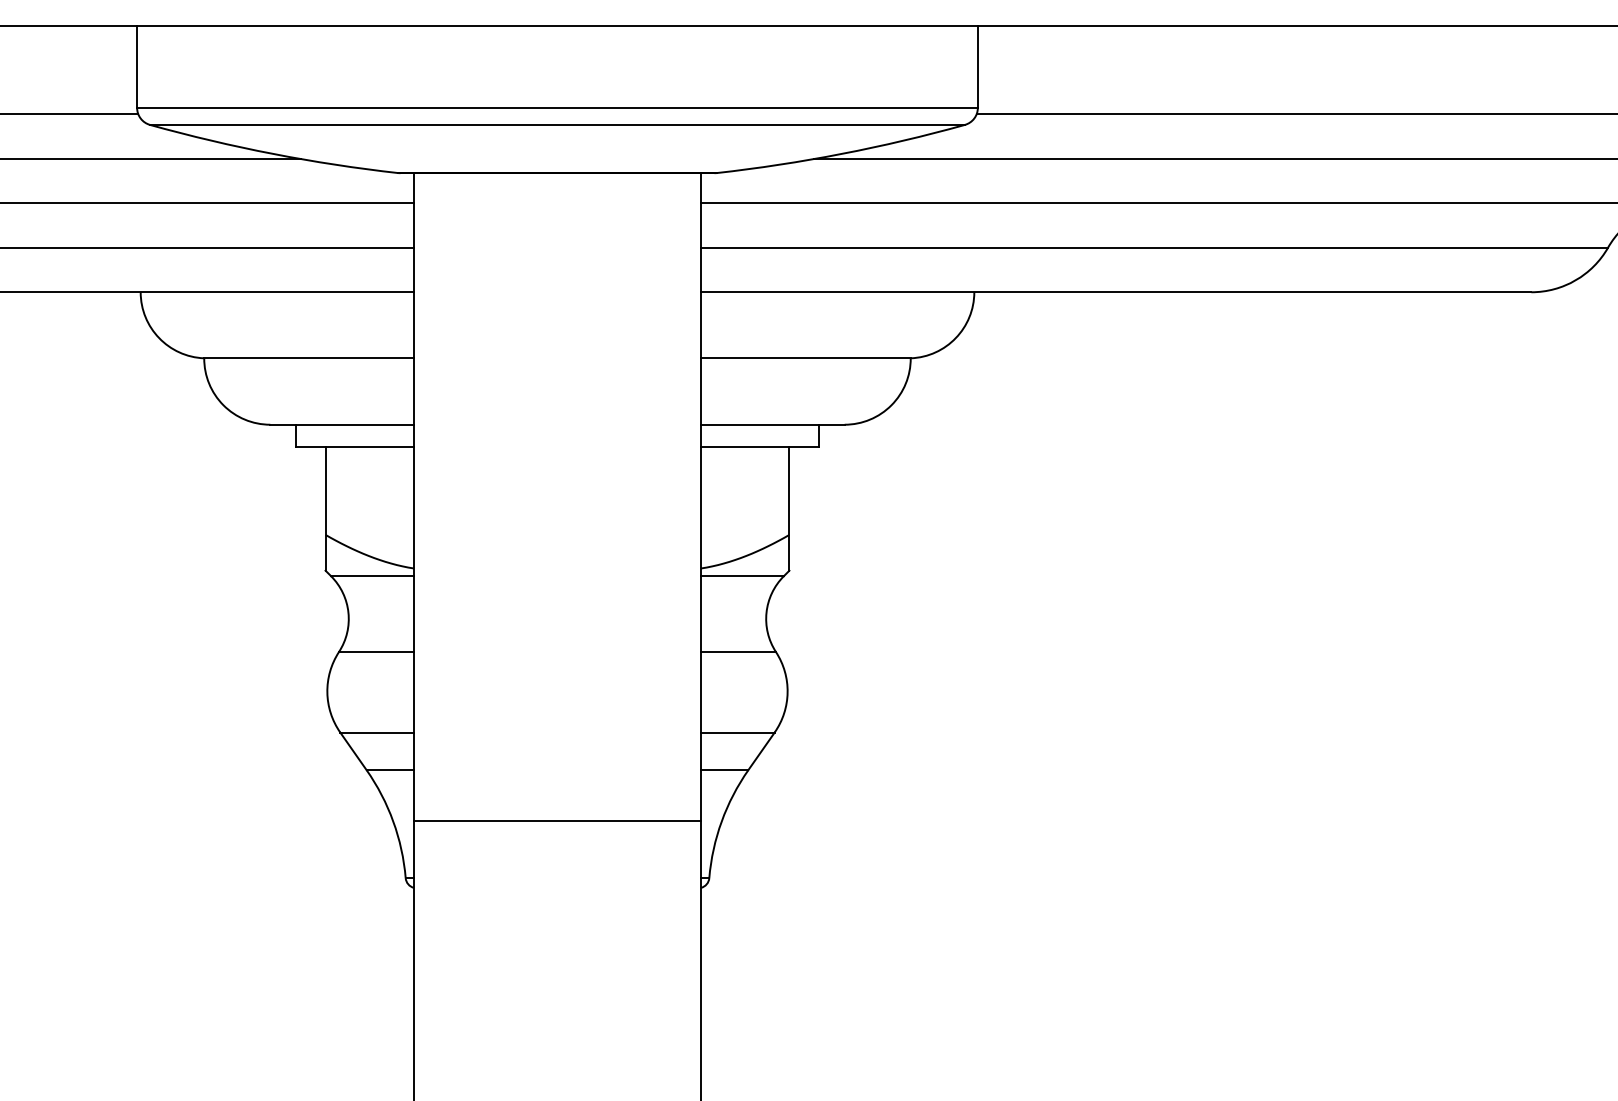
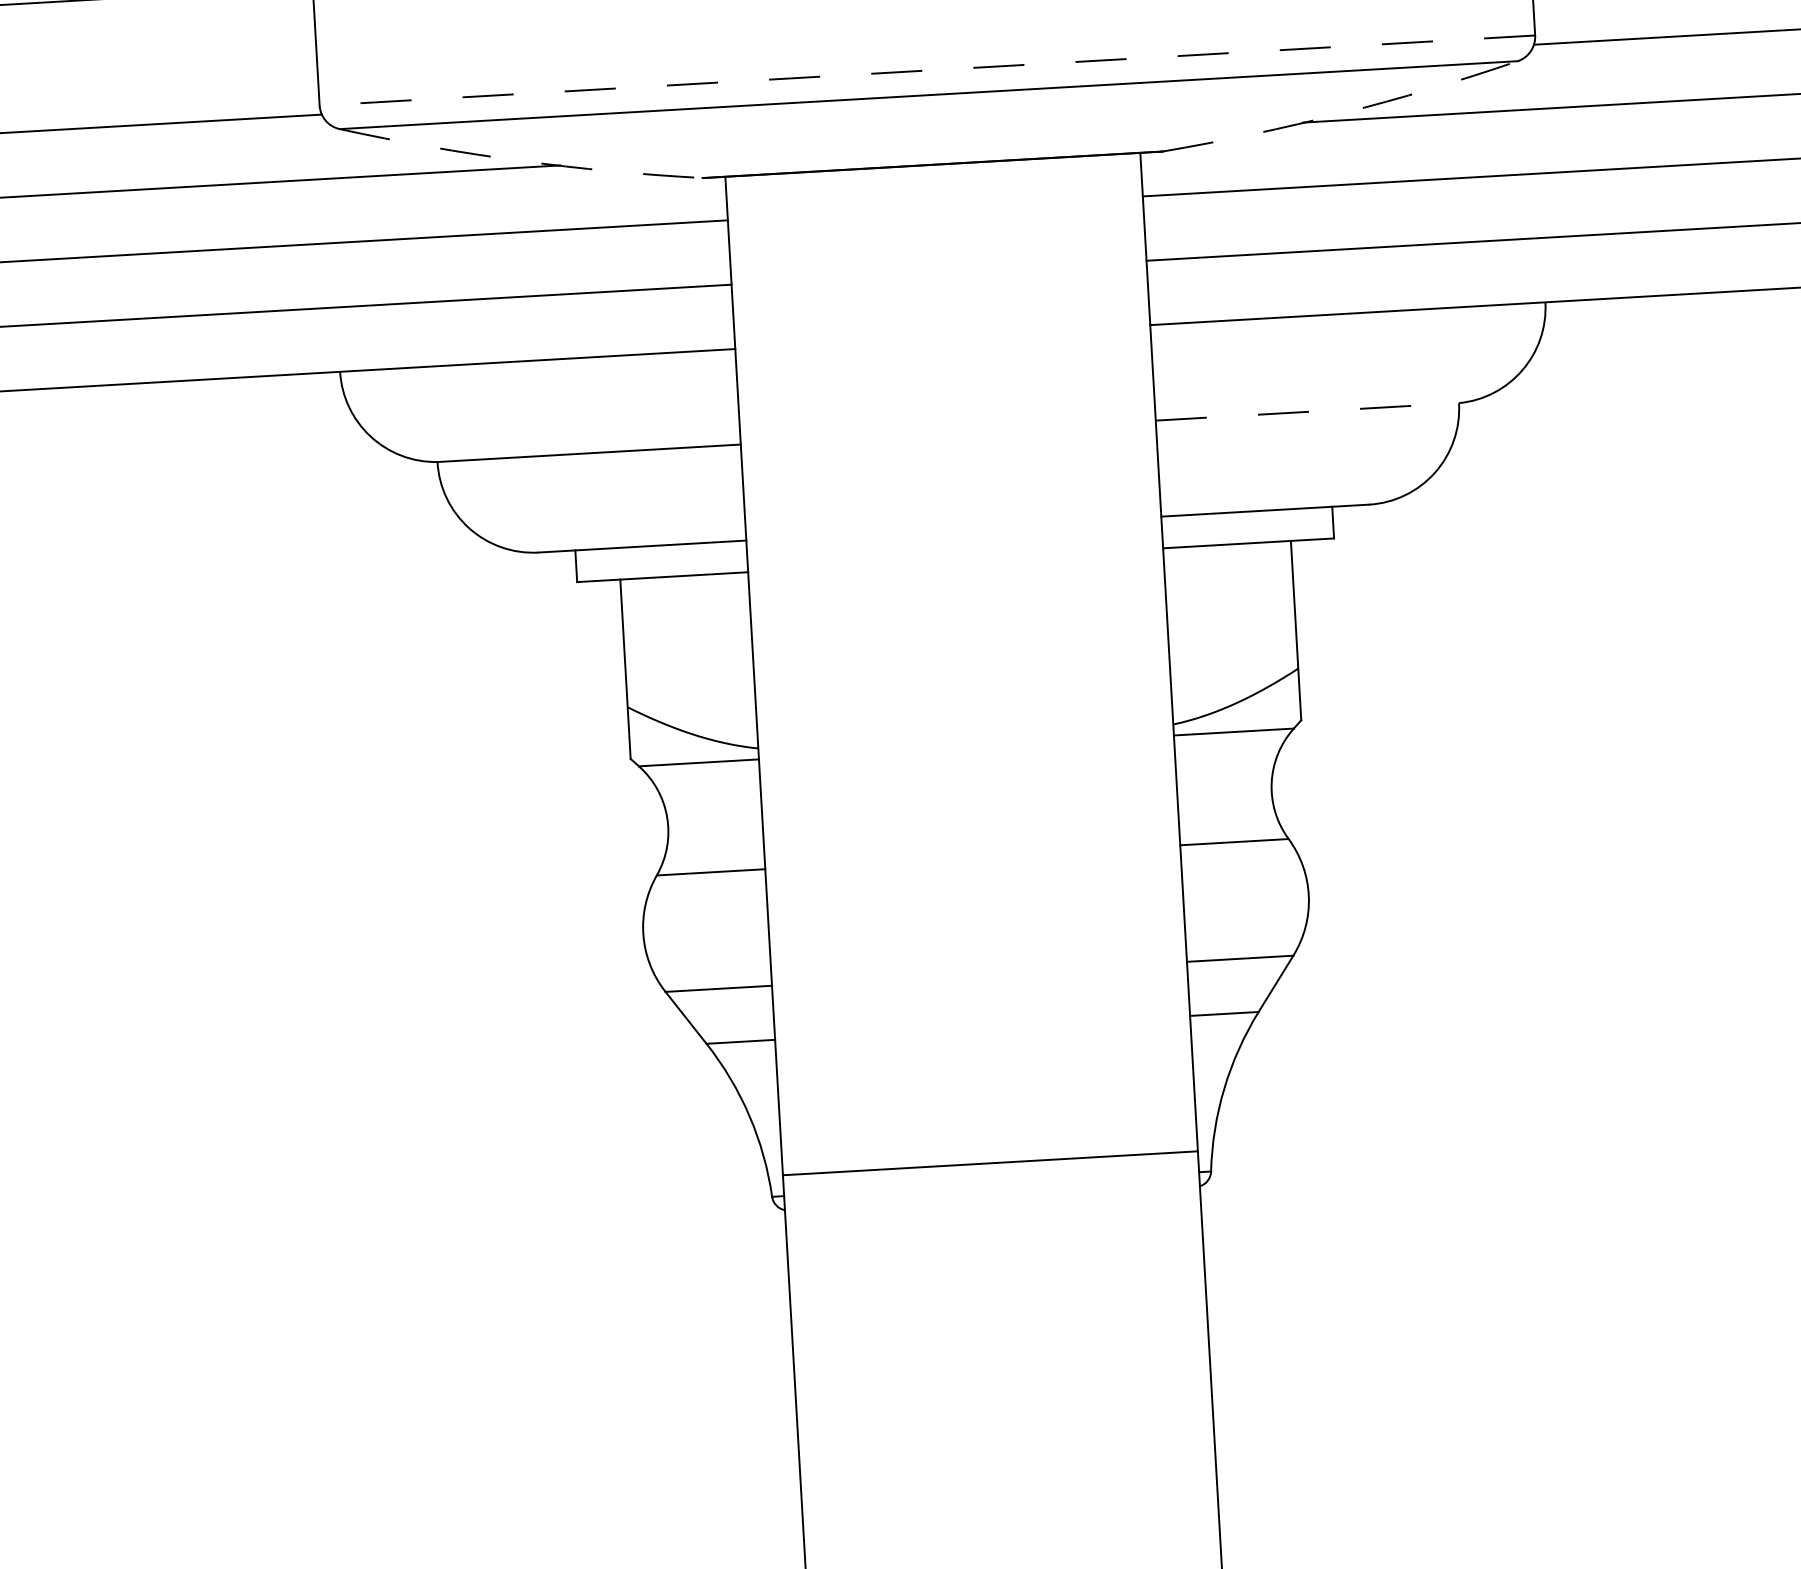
line: (556, 107) -> (925, 70), solid -> dashed
arc: (273, 153) -> (520, 160), solid -> dashed
arc: (841, 153) -> (1341, 112), solid -> dashed
line: (805, 358) -> (1306, 412), solid -> dashed
line: (557, 820) -> (990, 1162), moved

